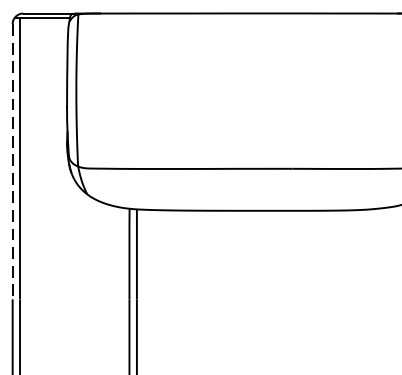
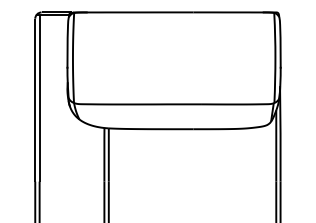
line: (13, 162) -> (35, 100), dashed -> solid

